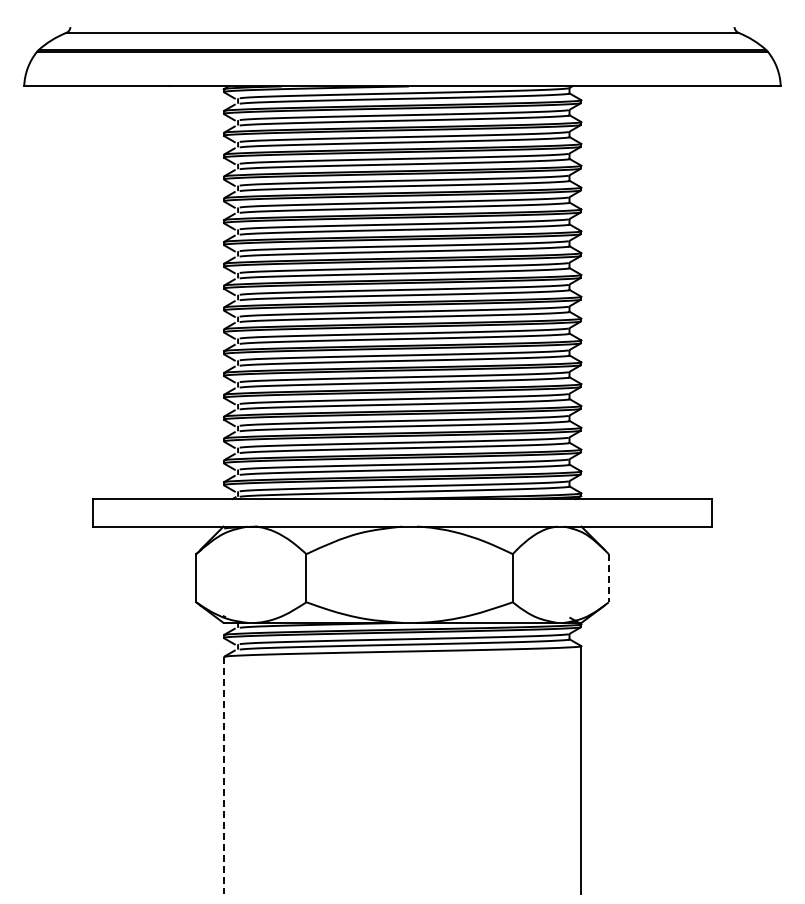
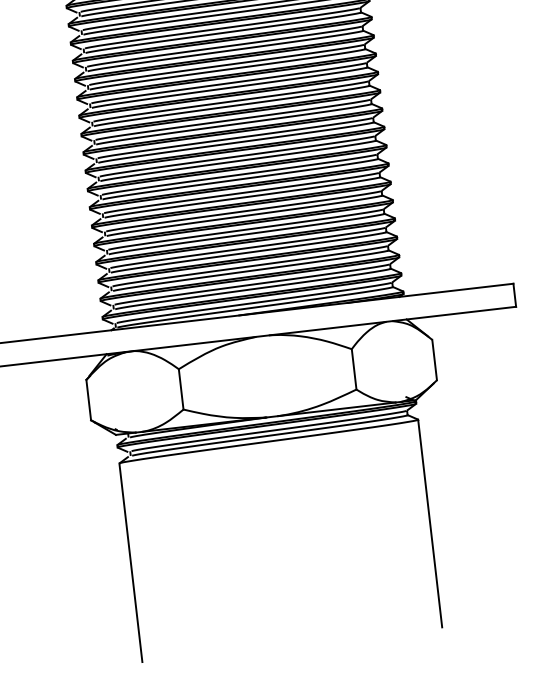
line: (608, 578) -> (434, 360), dashed -> solid
line: (223, 775) -> (130, 562), dashed -> solid

